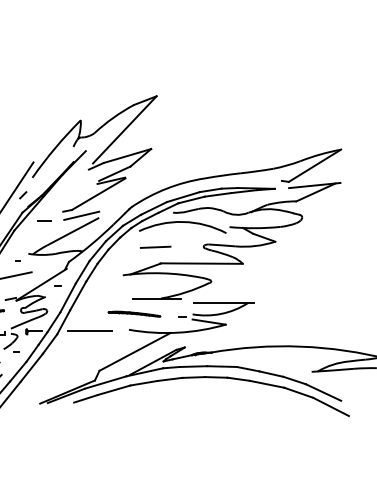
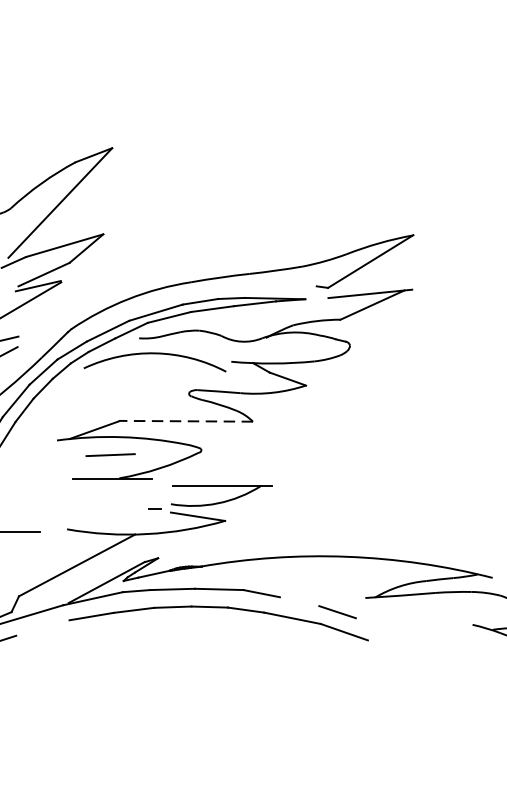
line: (155, 246) -> (110, 453), moved
line: (201, 263) -> (185, 421), solid -> dashed
line: (134, 313) -> (76, 502), removed
line: (271, 373) -> (299, 600), removed
line: (113, 390) -> (41, 628), removed
line: (323, 392) -> (384, 631), removed
line: (330, 406) -> (396, 654), removed

